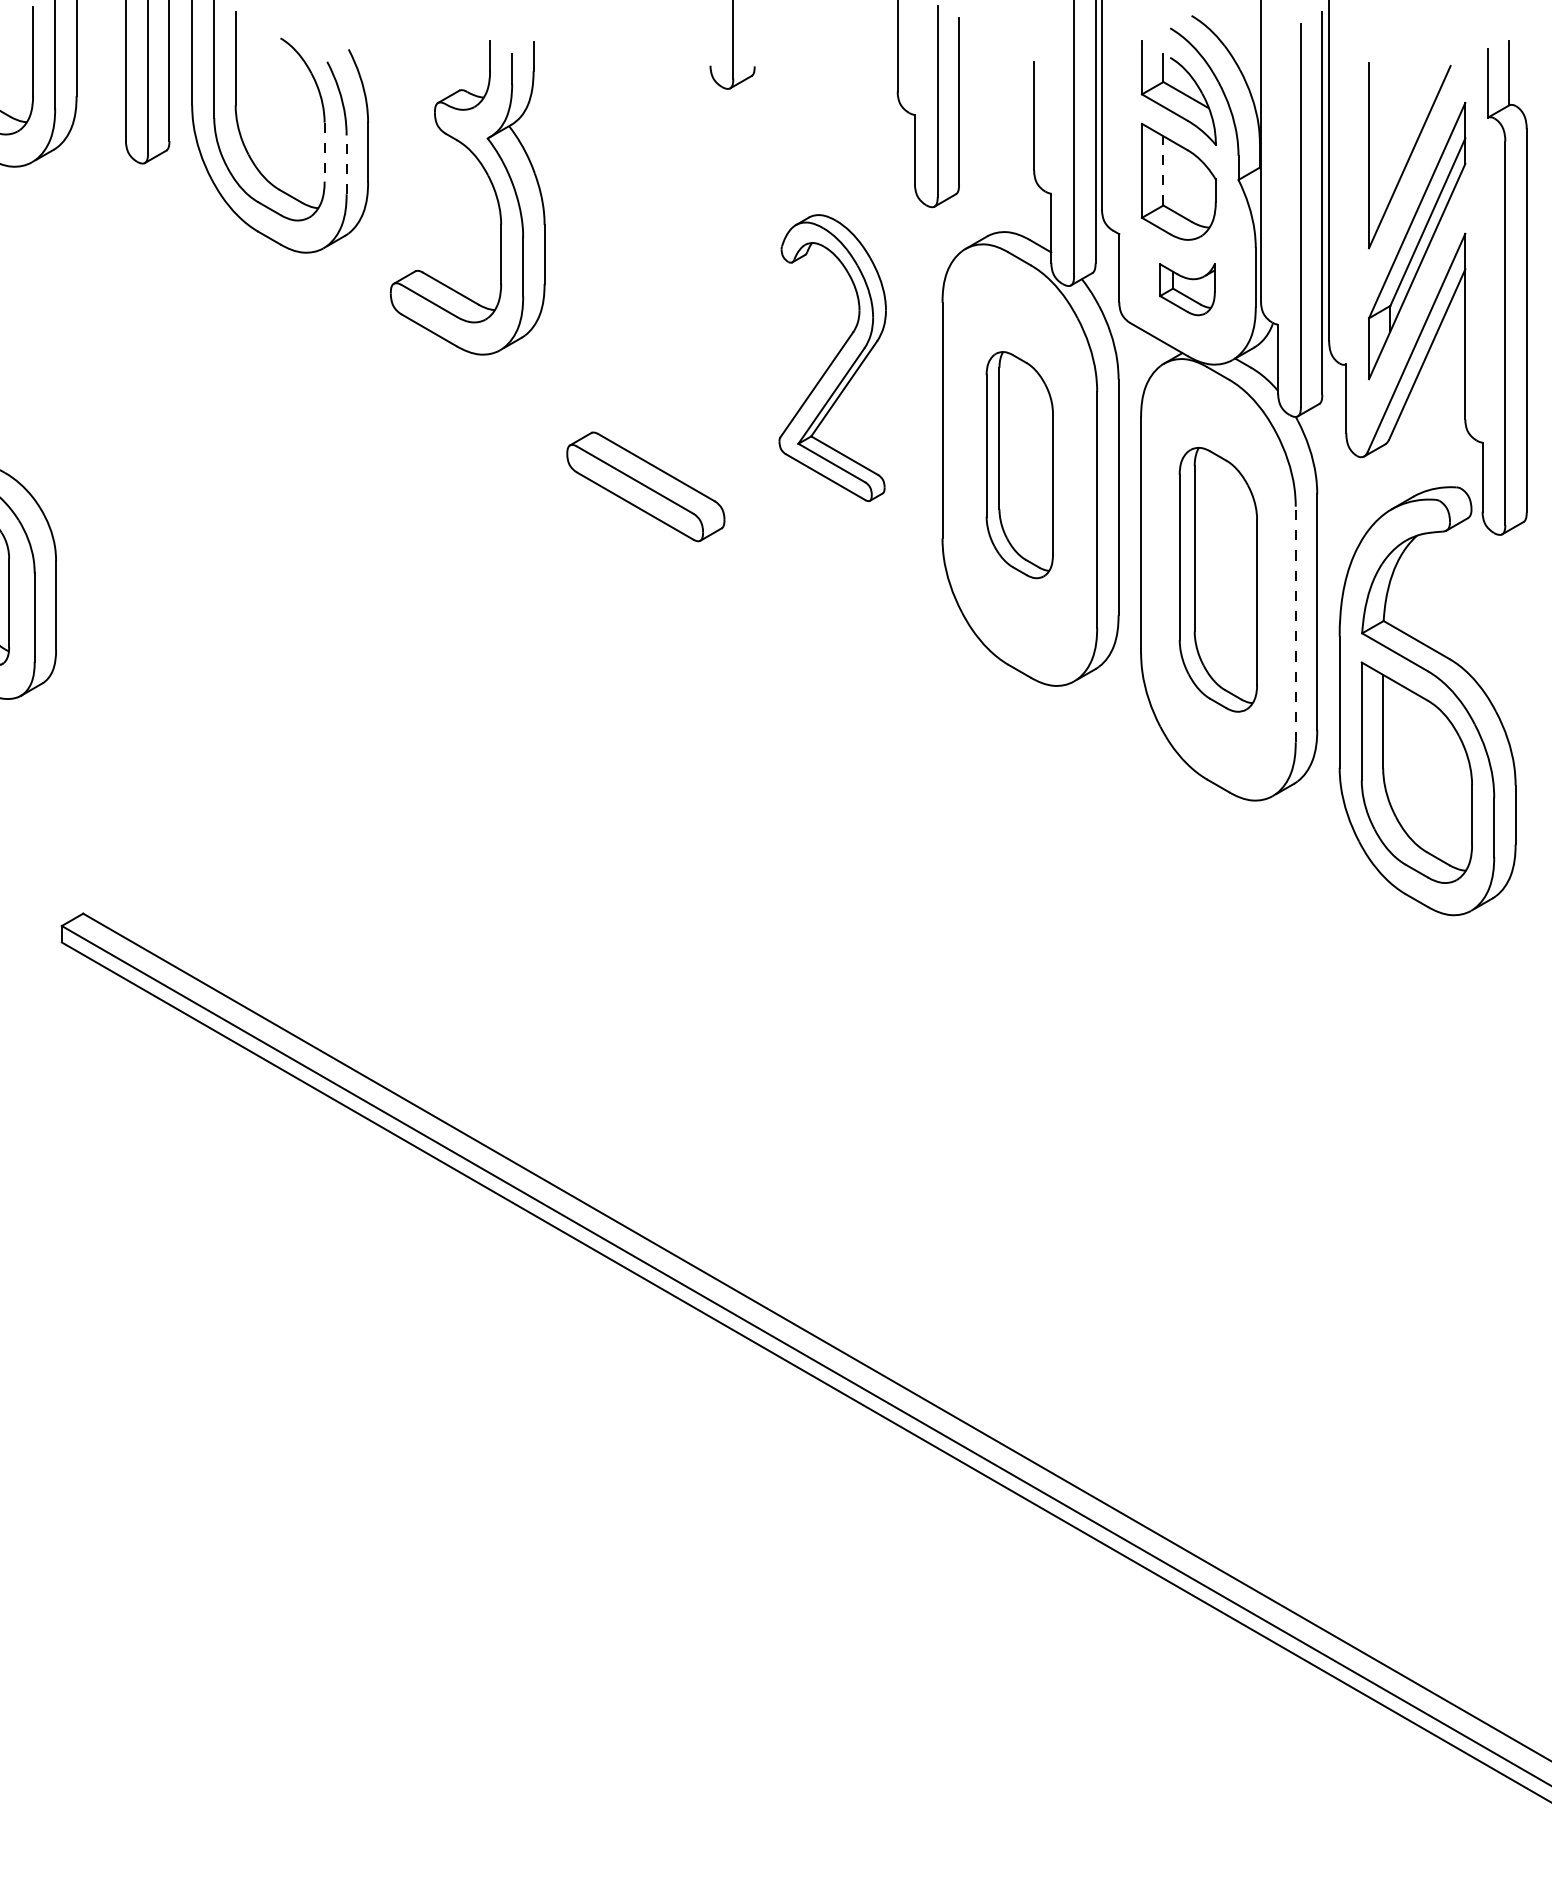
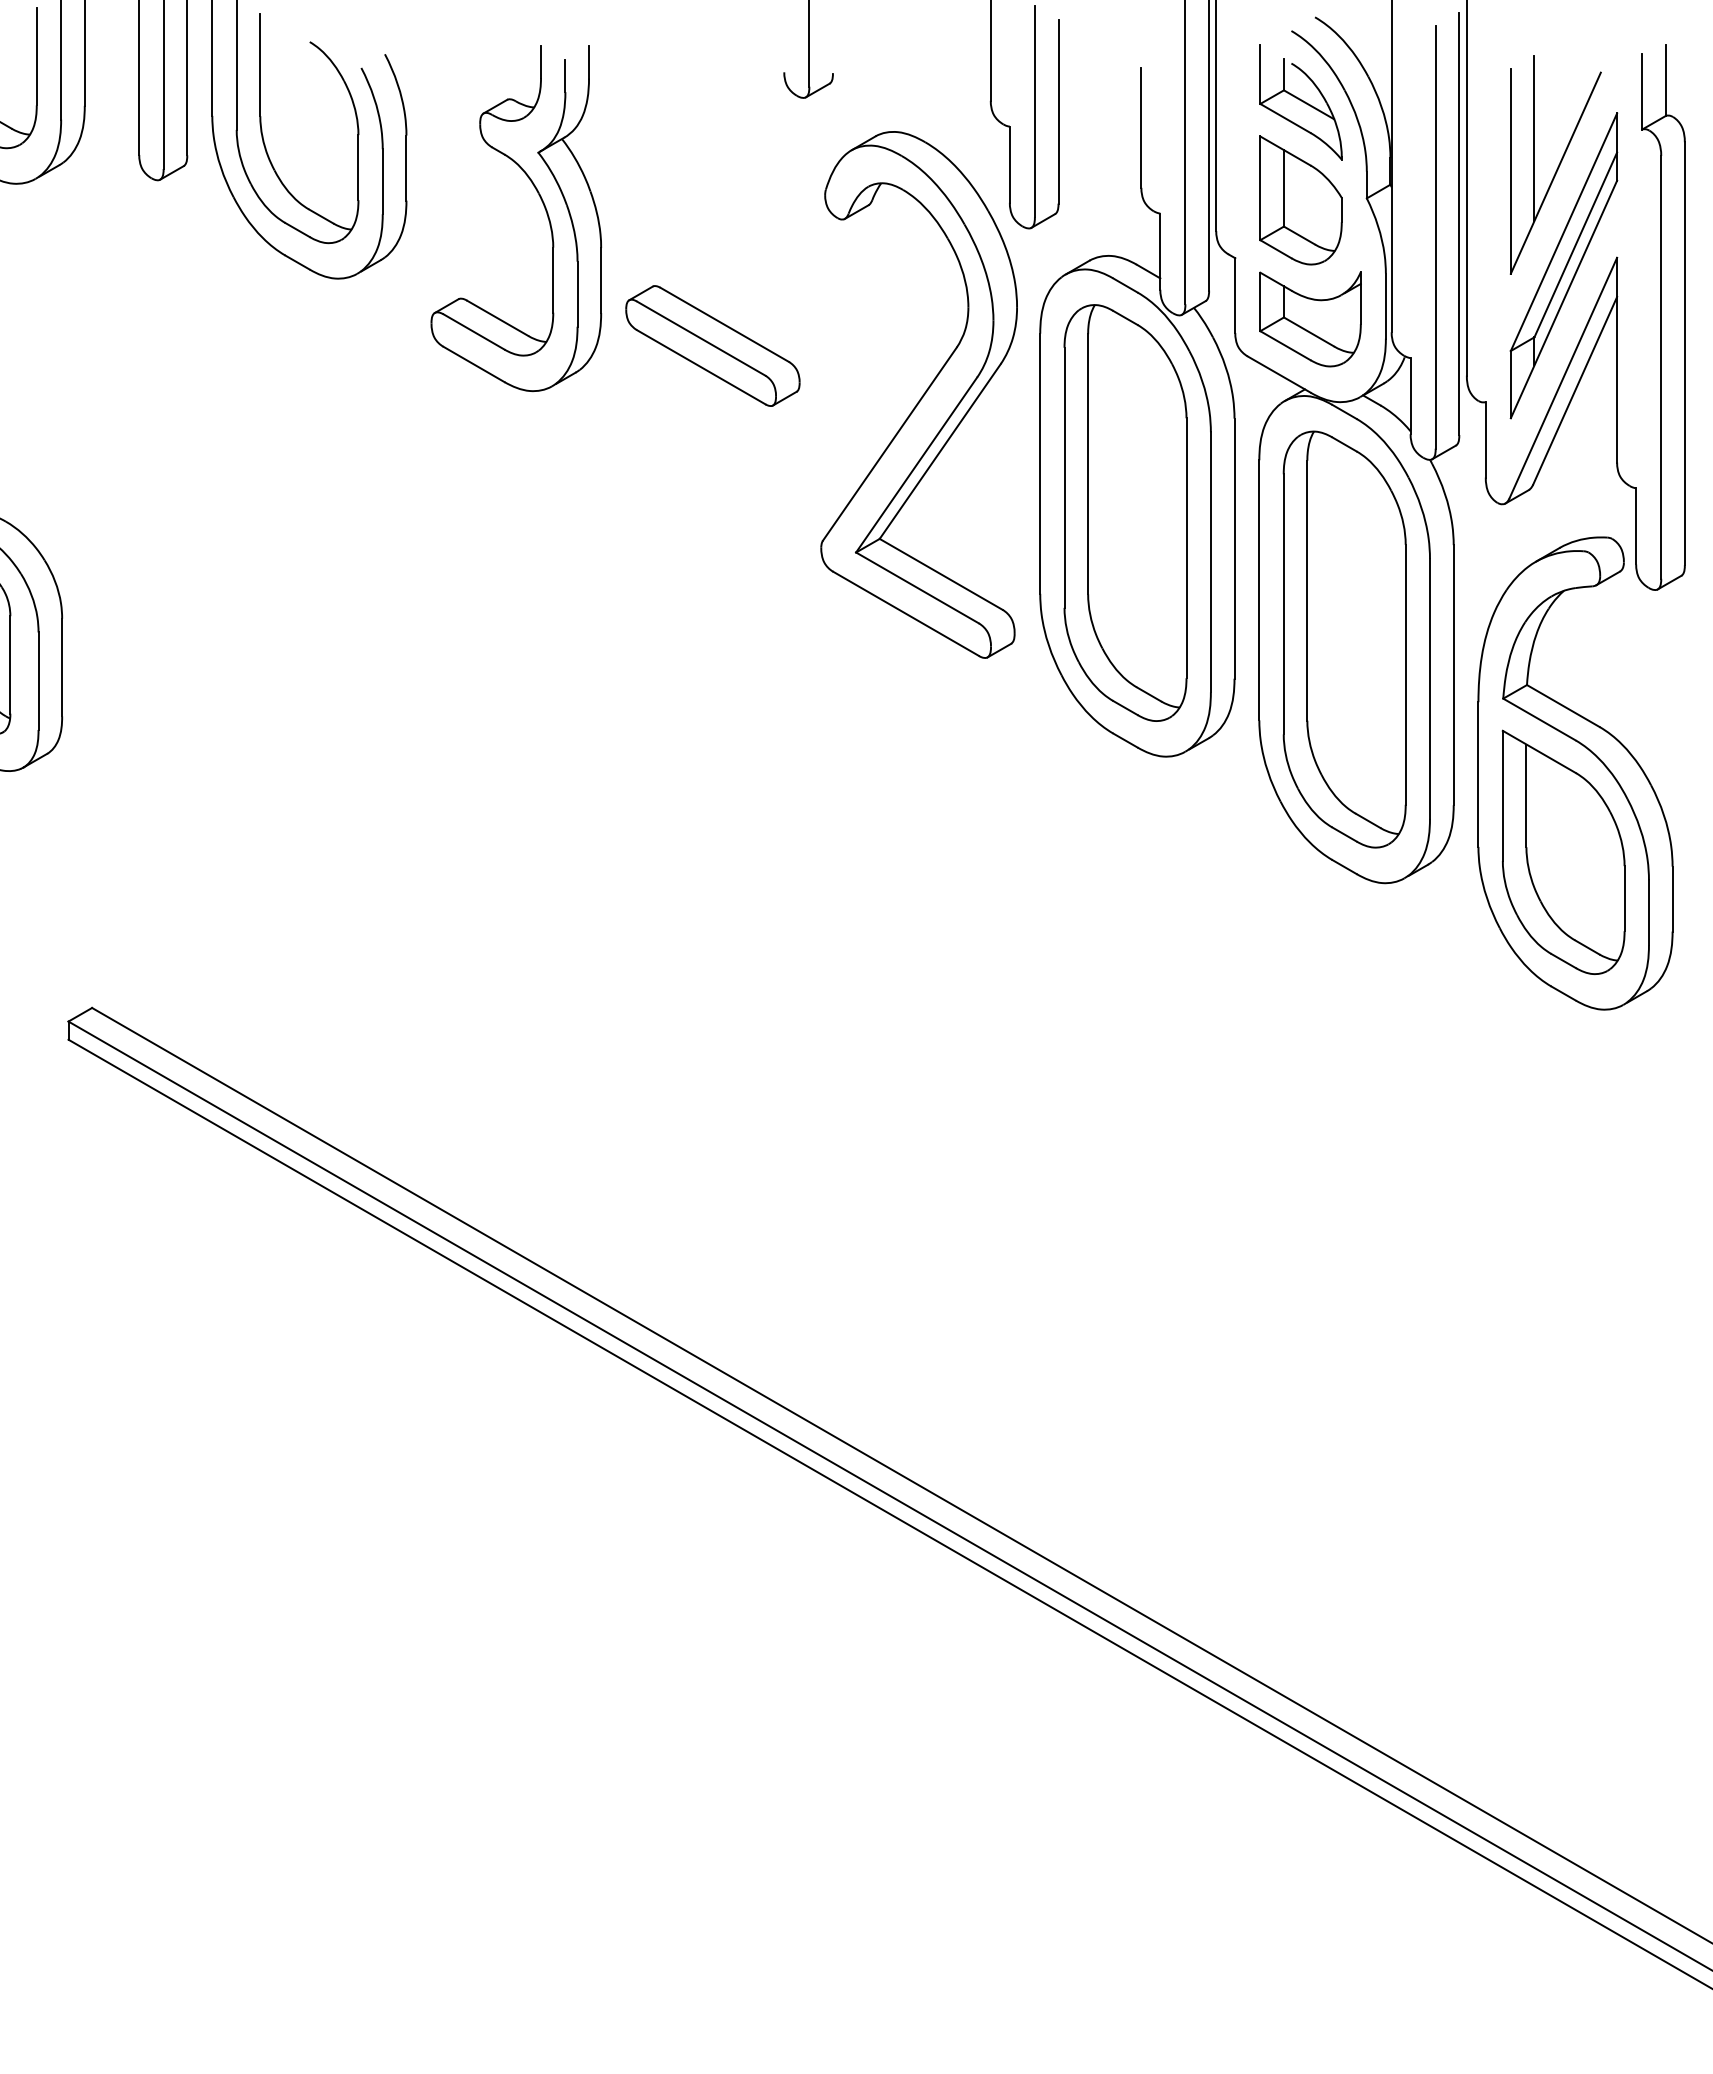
line: (1390, 125) -> (1534, 138), added
line: (324, 151) -> (358, 167), dashed -> solid
line: (346, 164) -> (382, 181), dashed -> solid
line: (1162, 170) -> (1283, 187), dashed -> solid
part: (1187, 289) -> (1310, 319), size x1.67
part: (832, 357) -> (918, 394), size x1.67
part: (1019, 464) -> (1125, 512), size x1.67
part: (645, 486) -> (712, 345), moved
part: (1218, 579) -> (1344, 639), size x1.43
line: (1295, 624) -> (1429, 688), dashed -> solid

